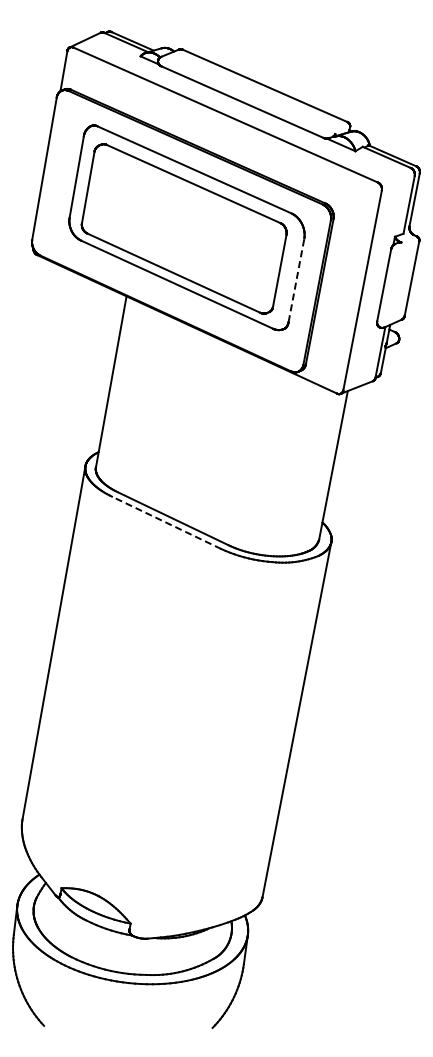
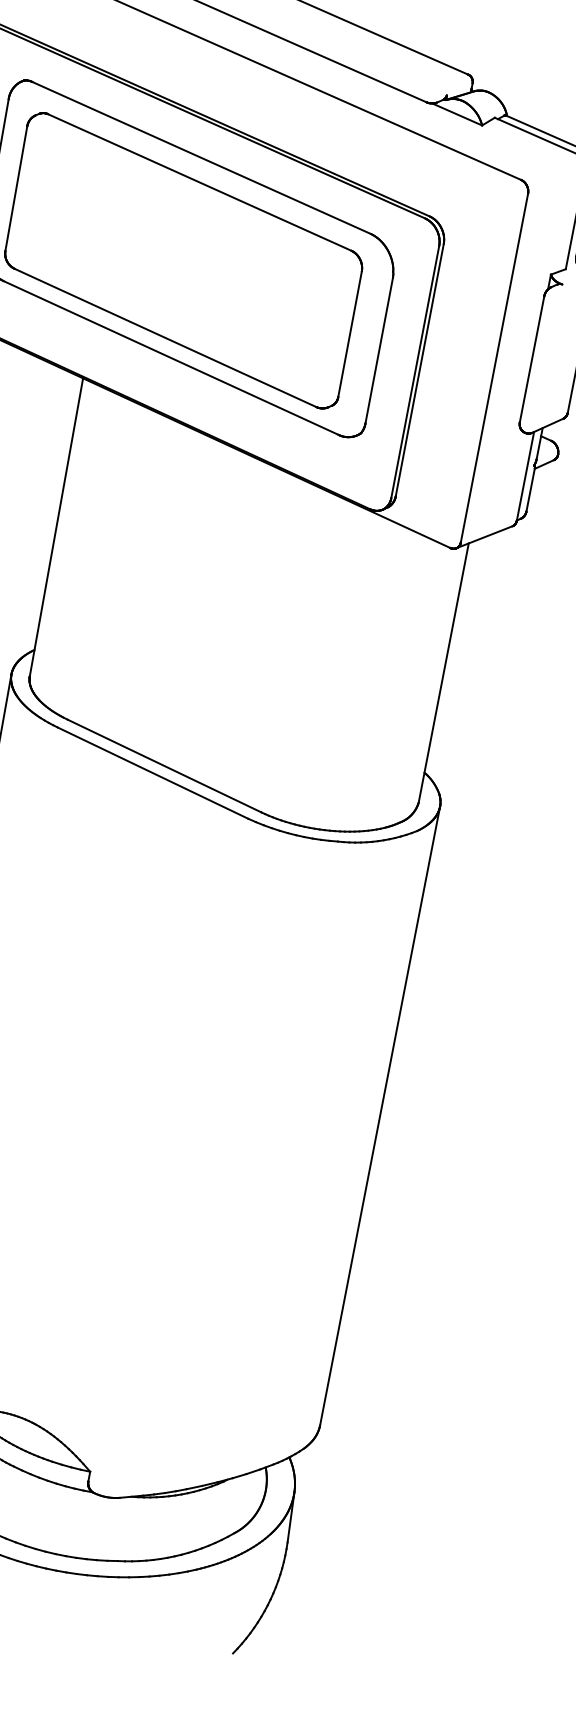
line: (296, 279) -> (379, 348), dashed -> solid
line: (166, 522) -> (152, 772), dashed -> solid

